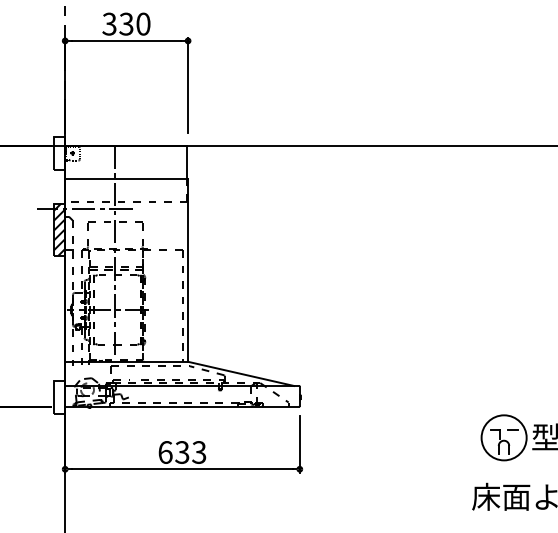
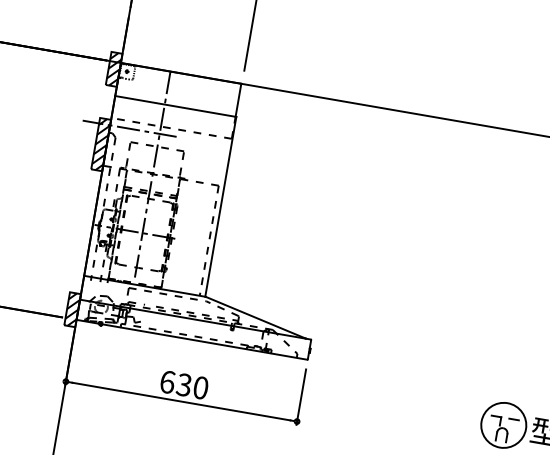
hatch: (59, 153) -> (114, 69), added
hatch: (59, 397) -> (72, 309), added
text: (199, 452) -> (201, 387), 633 -> 630

